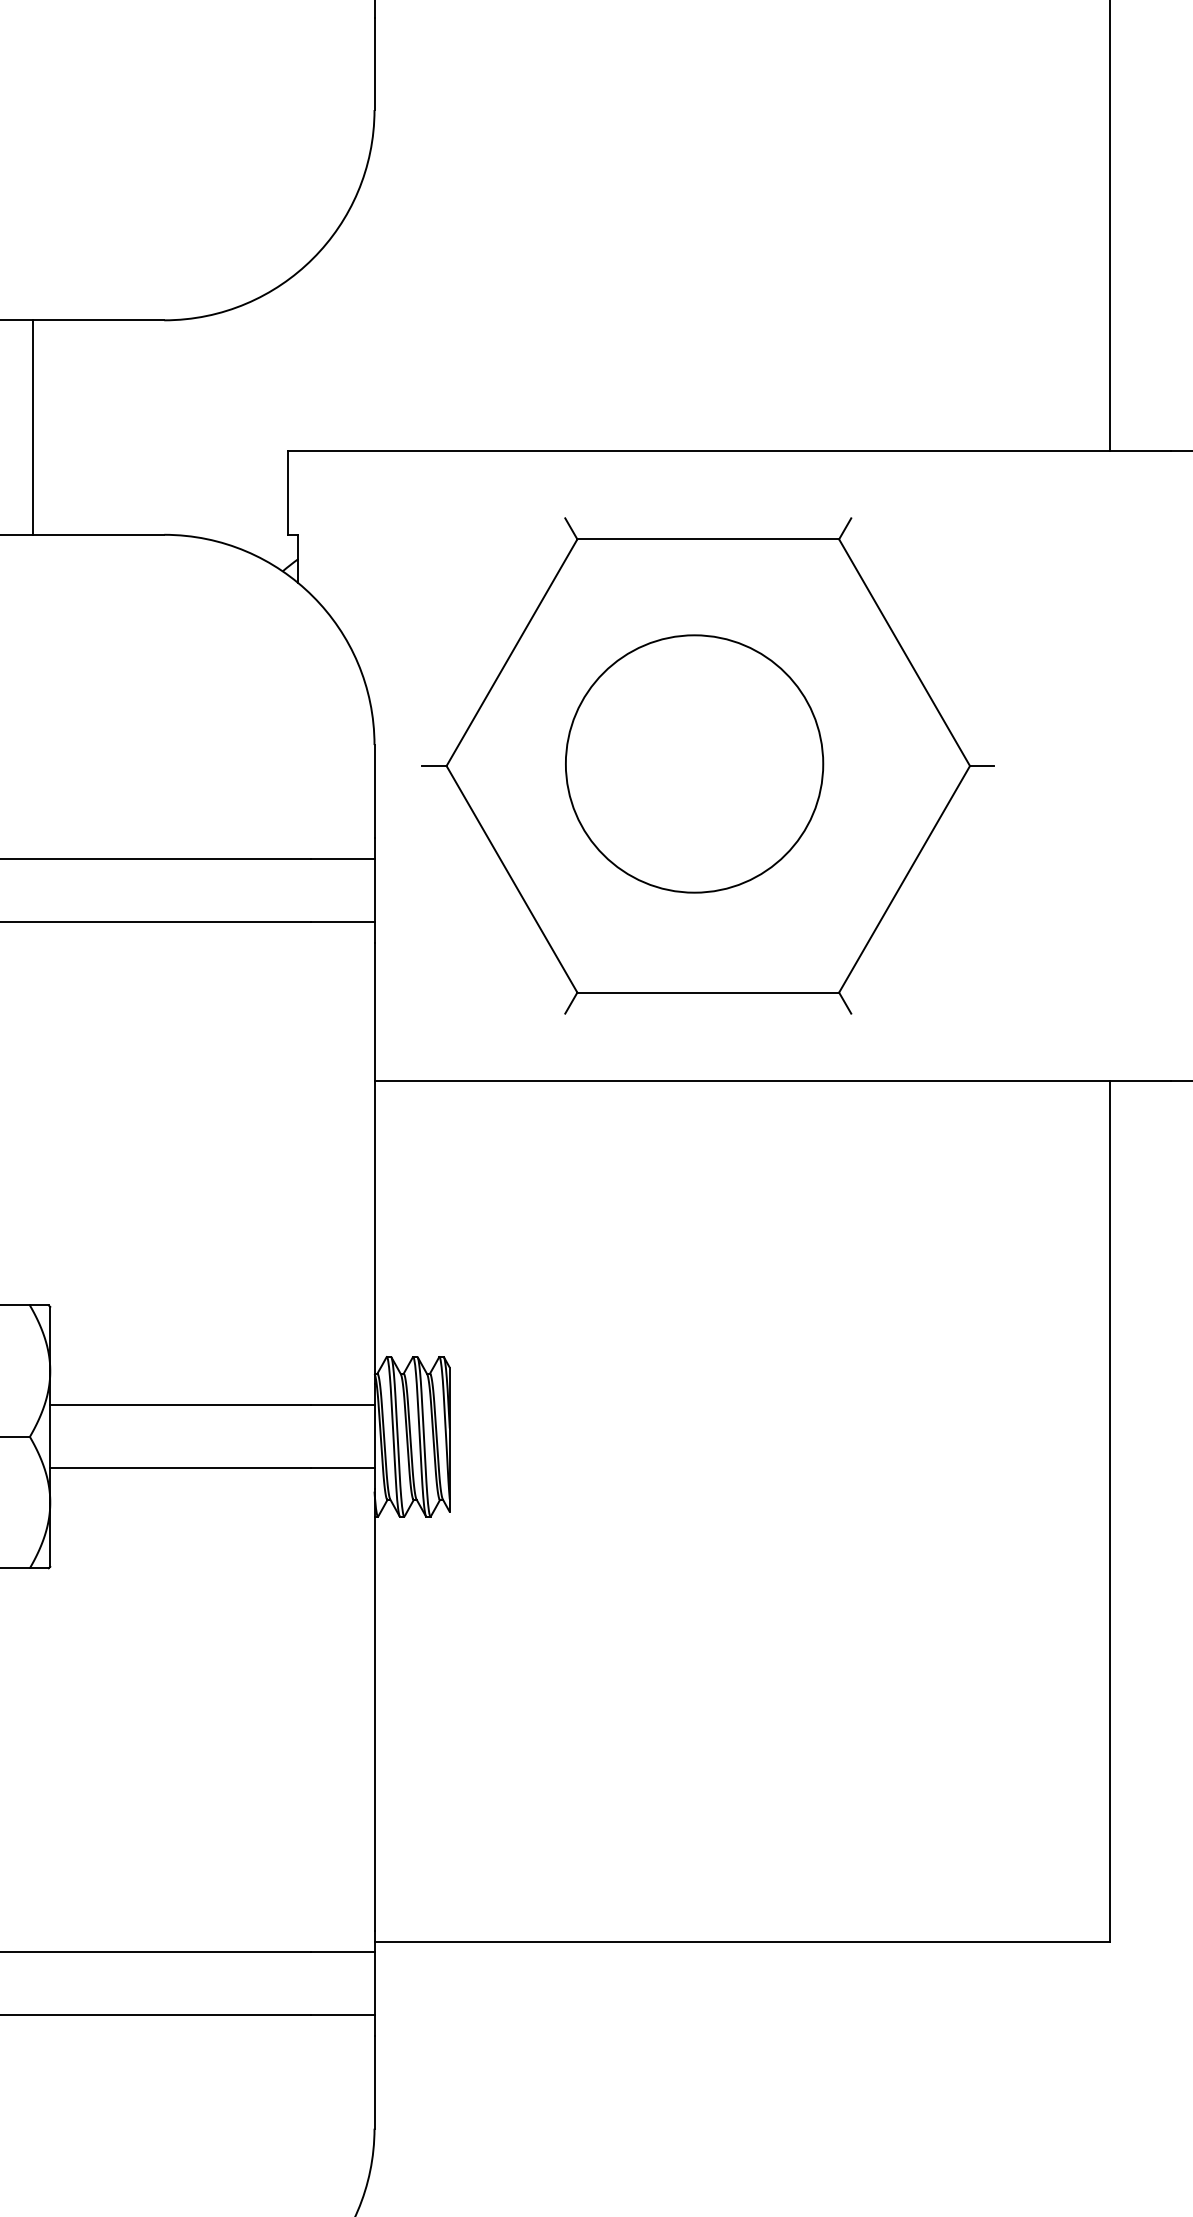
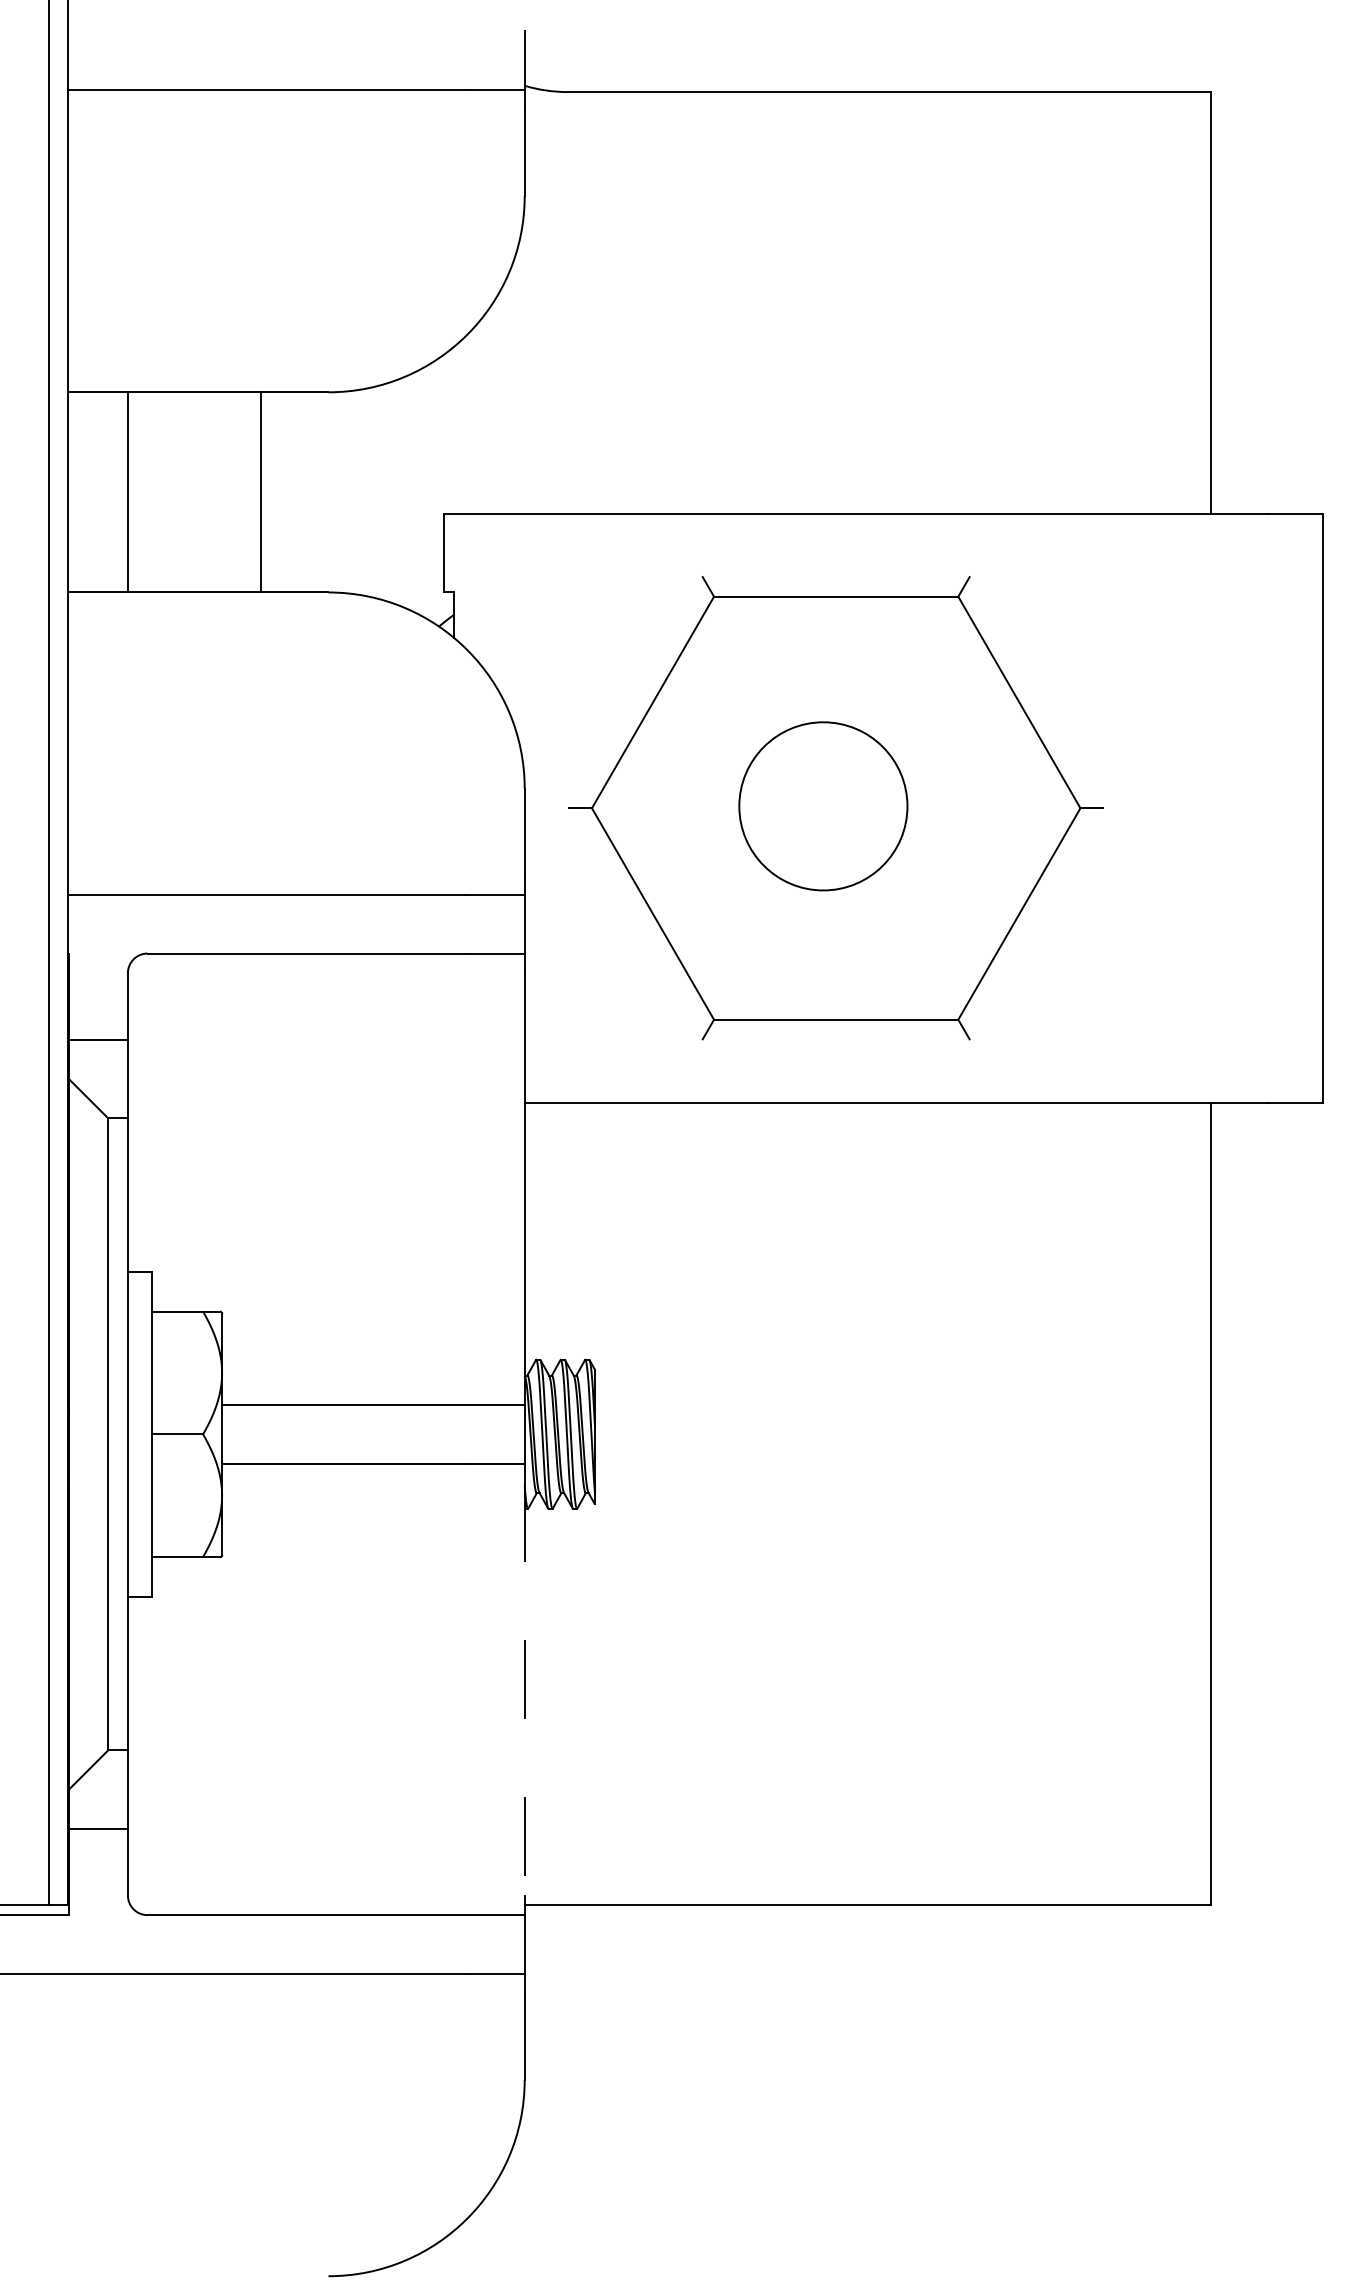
line: (33, 427) -> (261, 492), moved
circle: (694, 764) -> (823, 806), size x0.7
line: (374, 1710) -> (524, 1689), solid -> dashed

